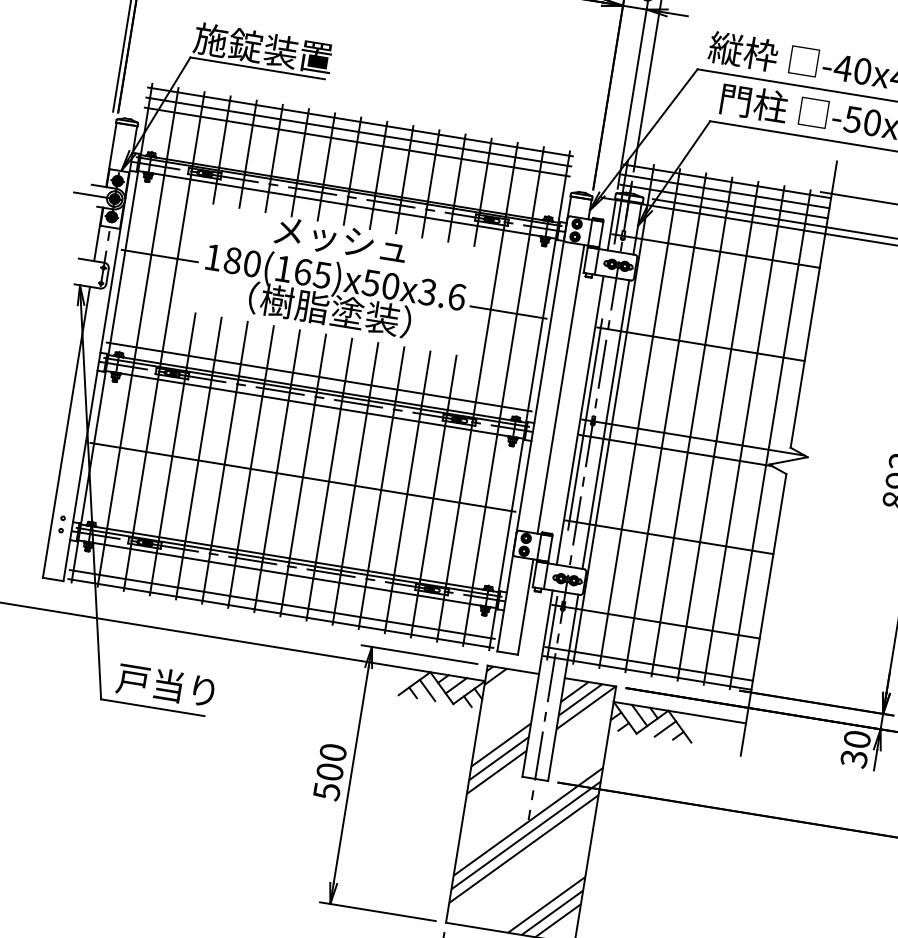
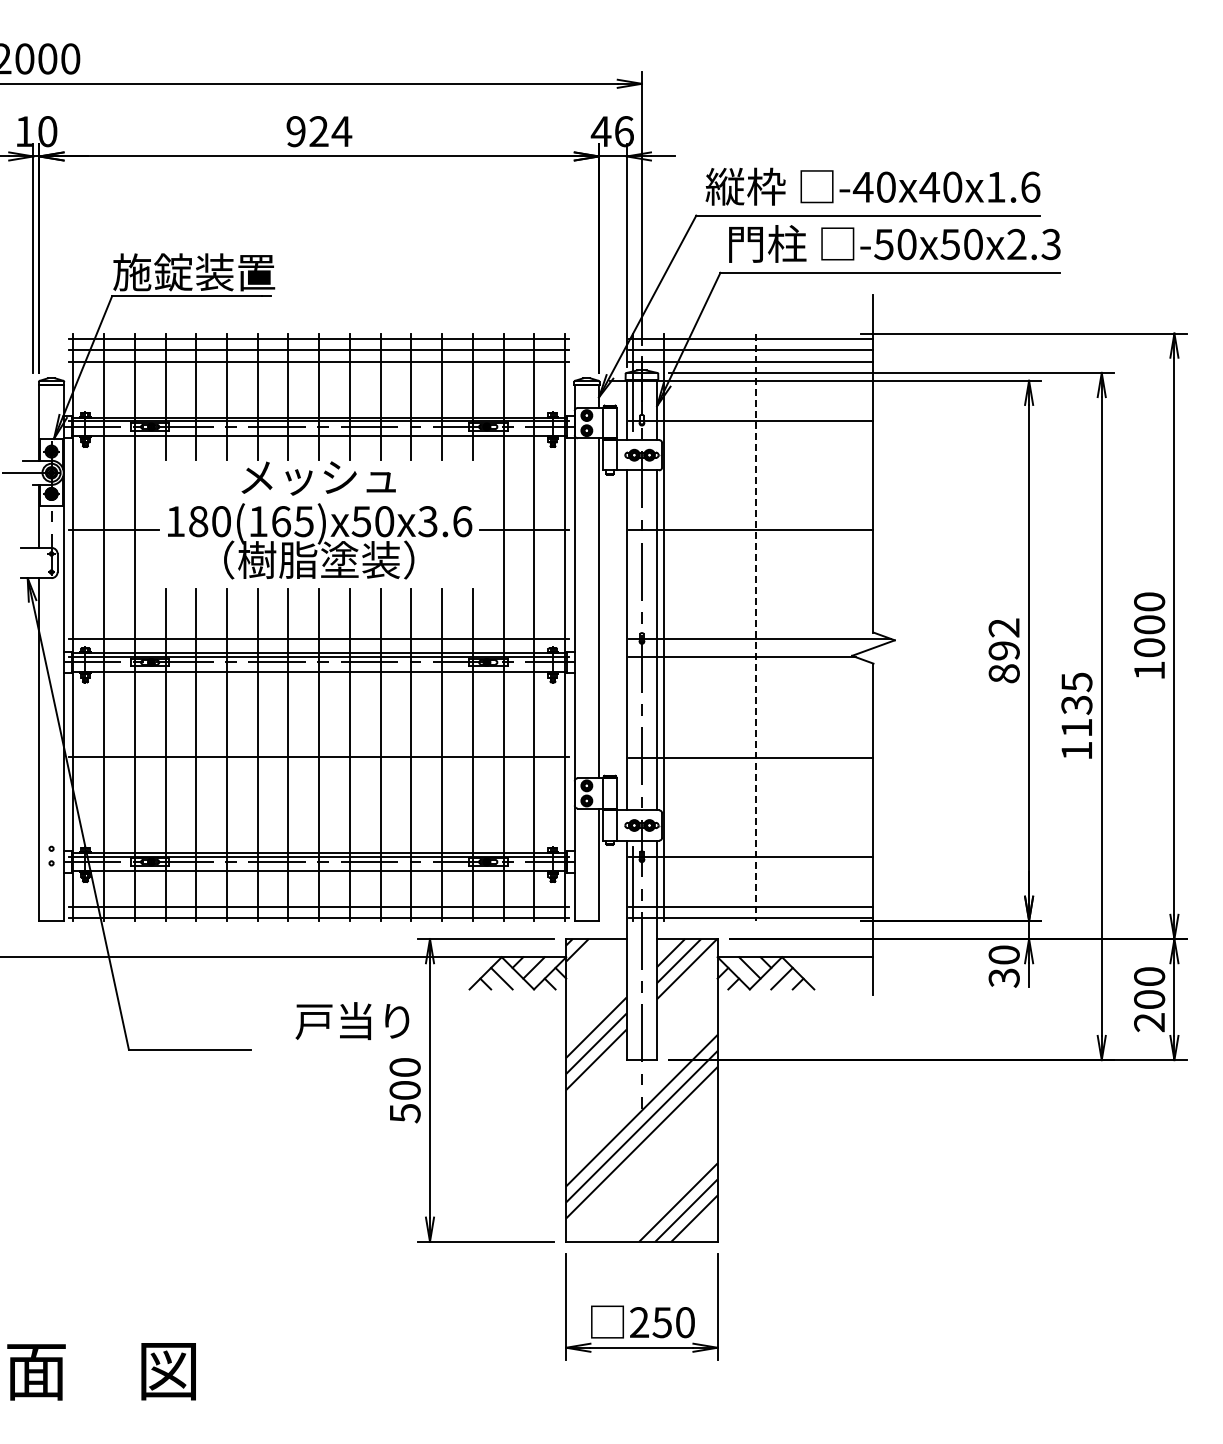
line: (639, 417) -> (694, 626), removed
line: (665, 422) -> (725, 626), removed
line: (585, 424) -> (633, 644), removed
line: (692, 427) -> (756, 627), solid -> dashed
line: (718, 430) -> (787, 626), removed
line: (743, 434) -> (817, 626), removed
line: (770, 439) -> (848, 626), removed
text: (165, 685) -> (352, 1021), moved

